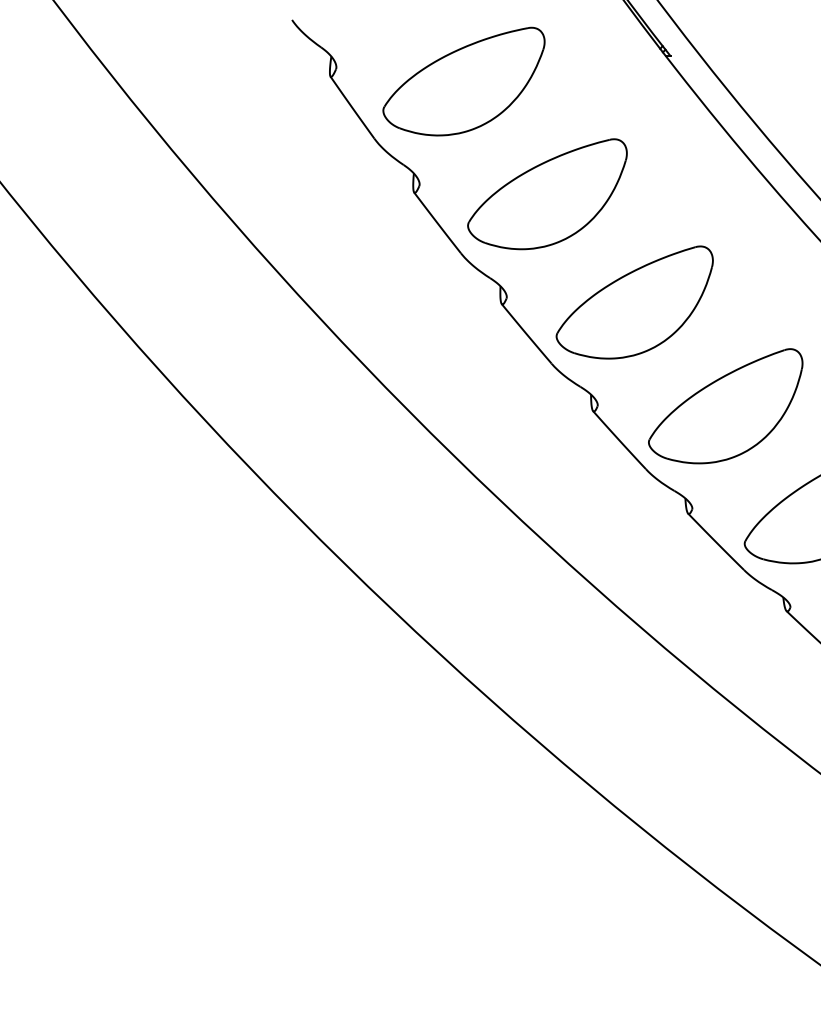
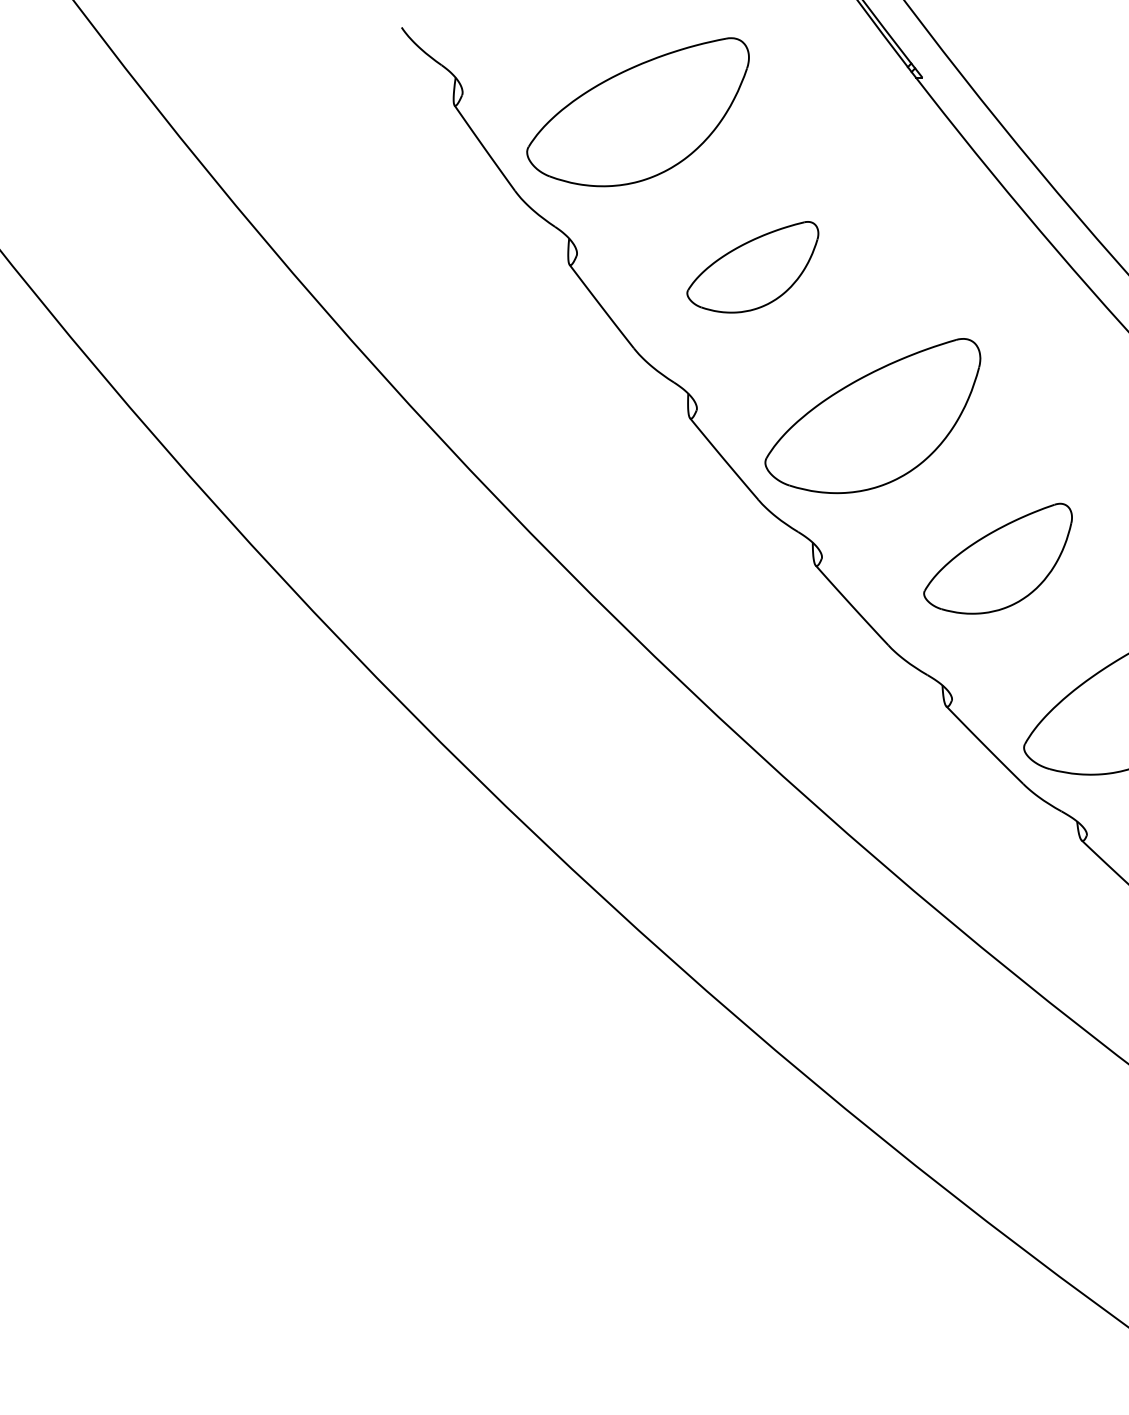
part: (547, 194) -> (752, 267), size x0.6
part: (725, 406) -> (997, 558), size x0.7

